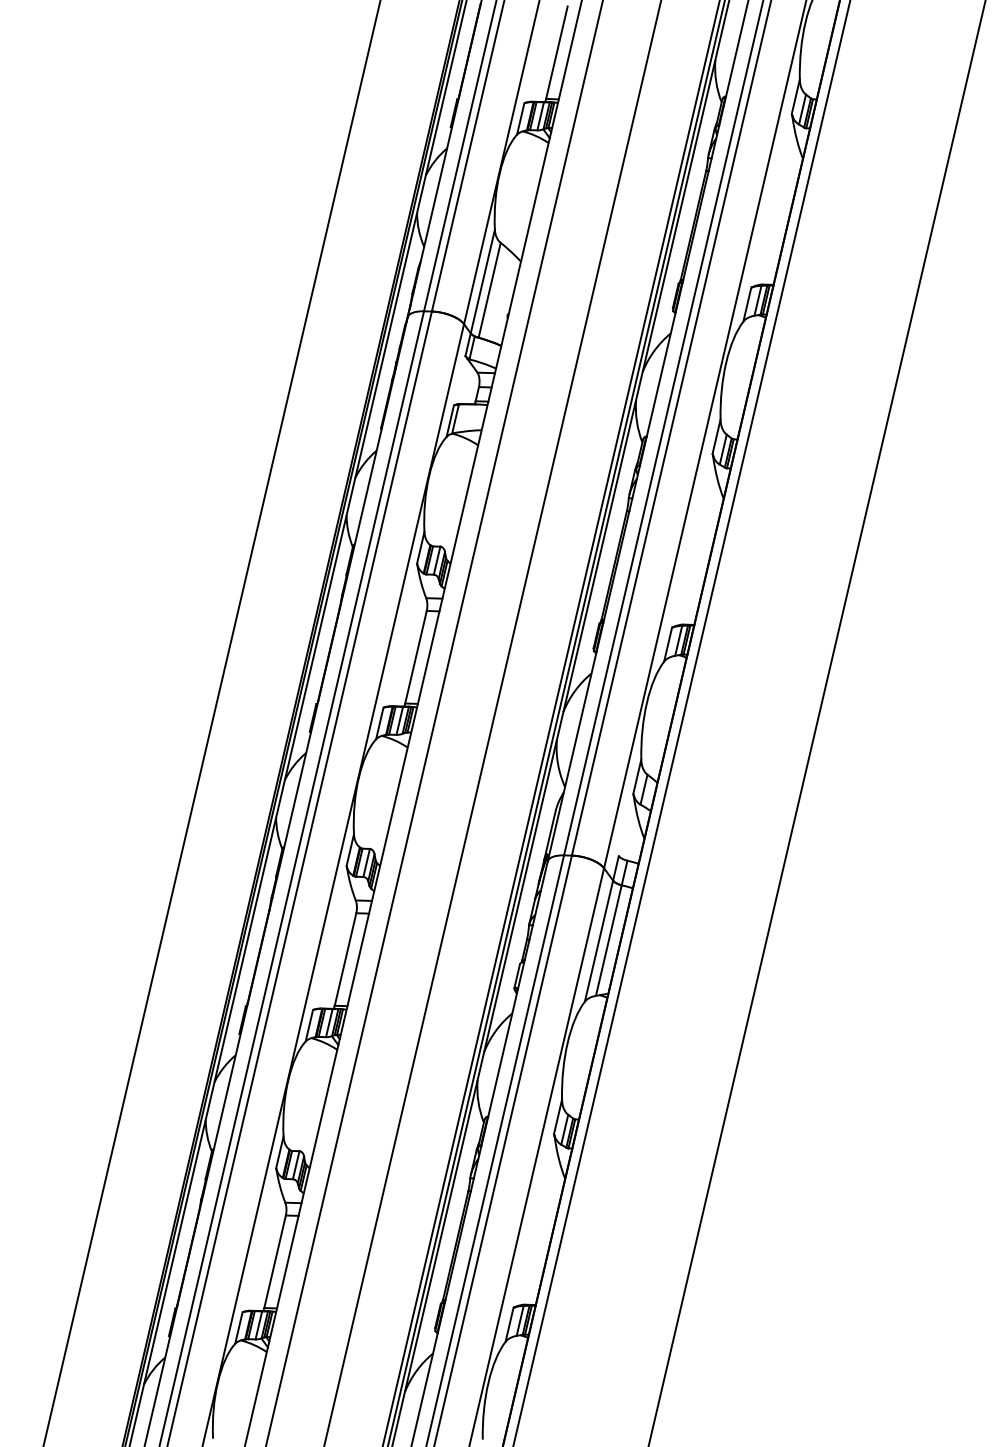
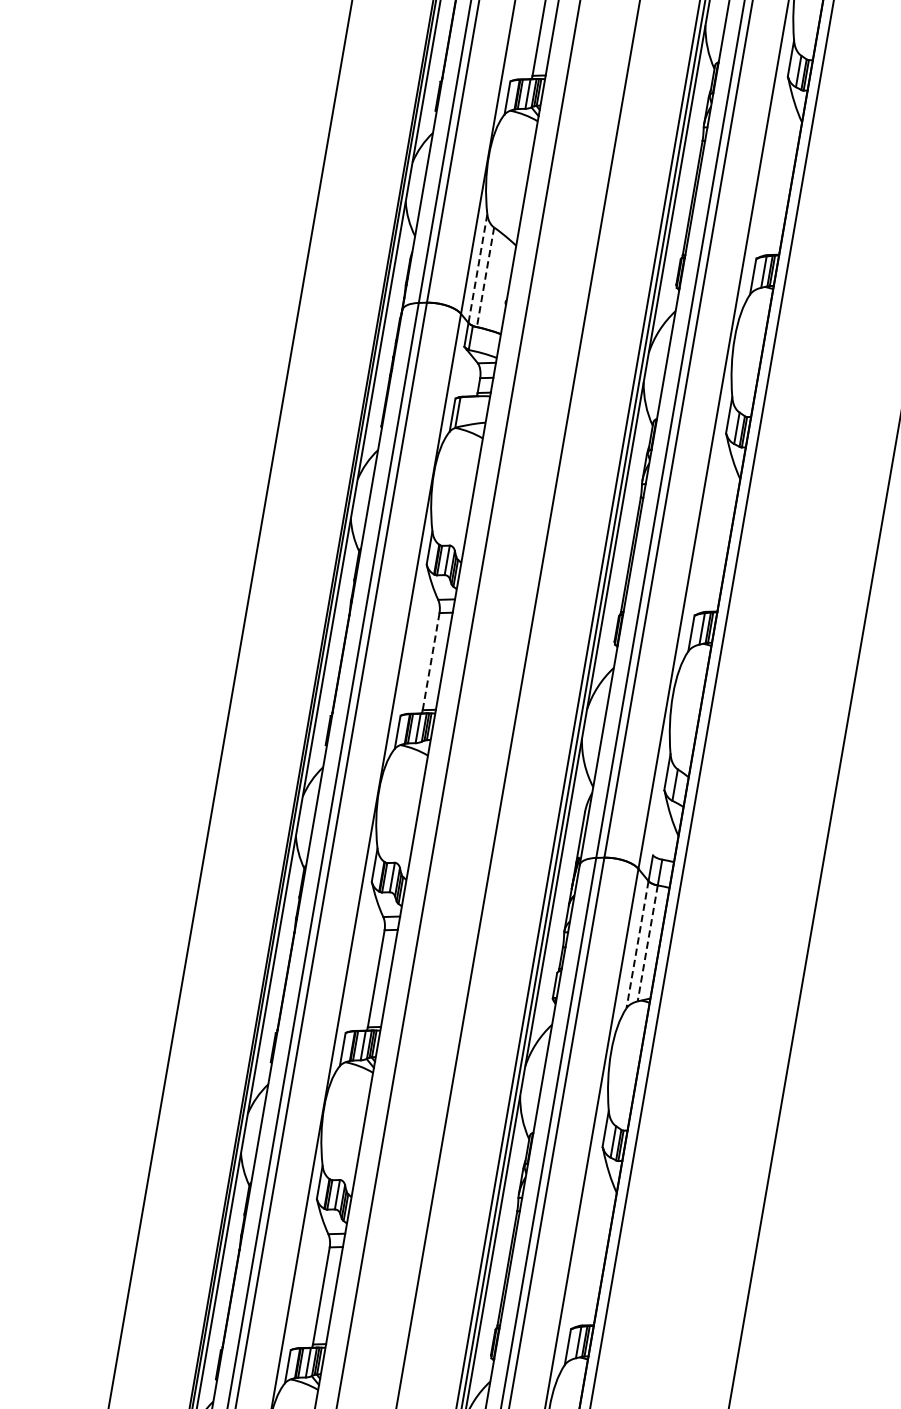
line: (482, 282) -> (477, 269), solid -> dashed
line: (489, 290) -> (485, 277), solid -> dashed
line: (416, 657) -> (431, 661), solid -> dashed
line: (608, 940) -> (647, 943), solid -> dashed
line: (598, 941) -> (637, 945), solid -> dashed

